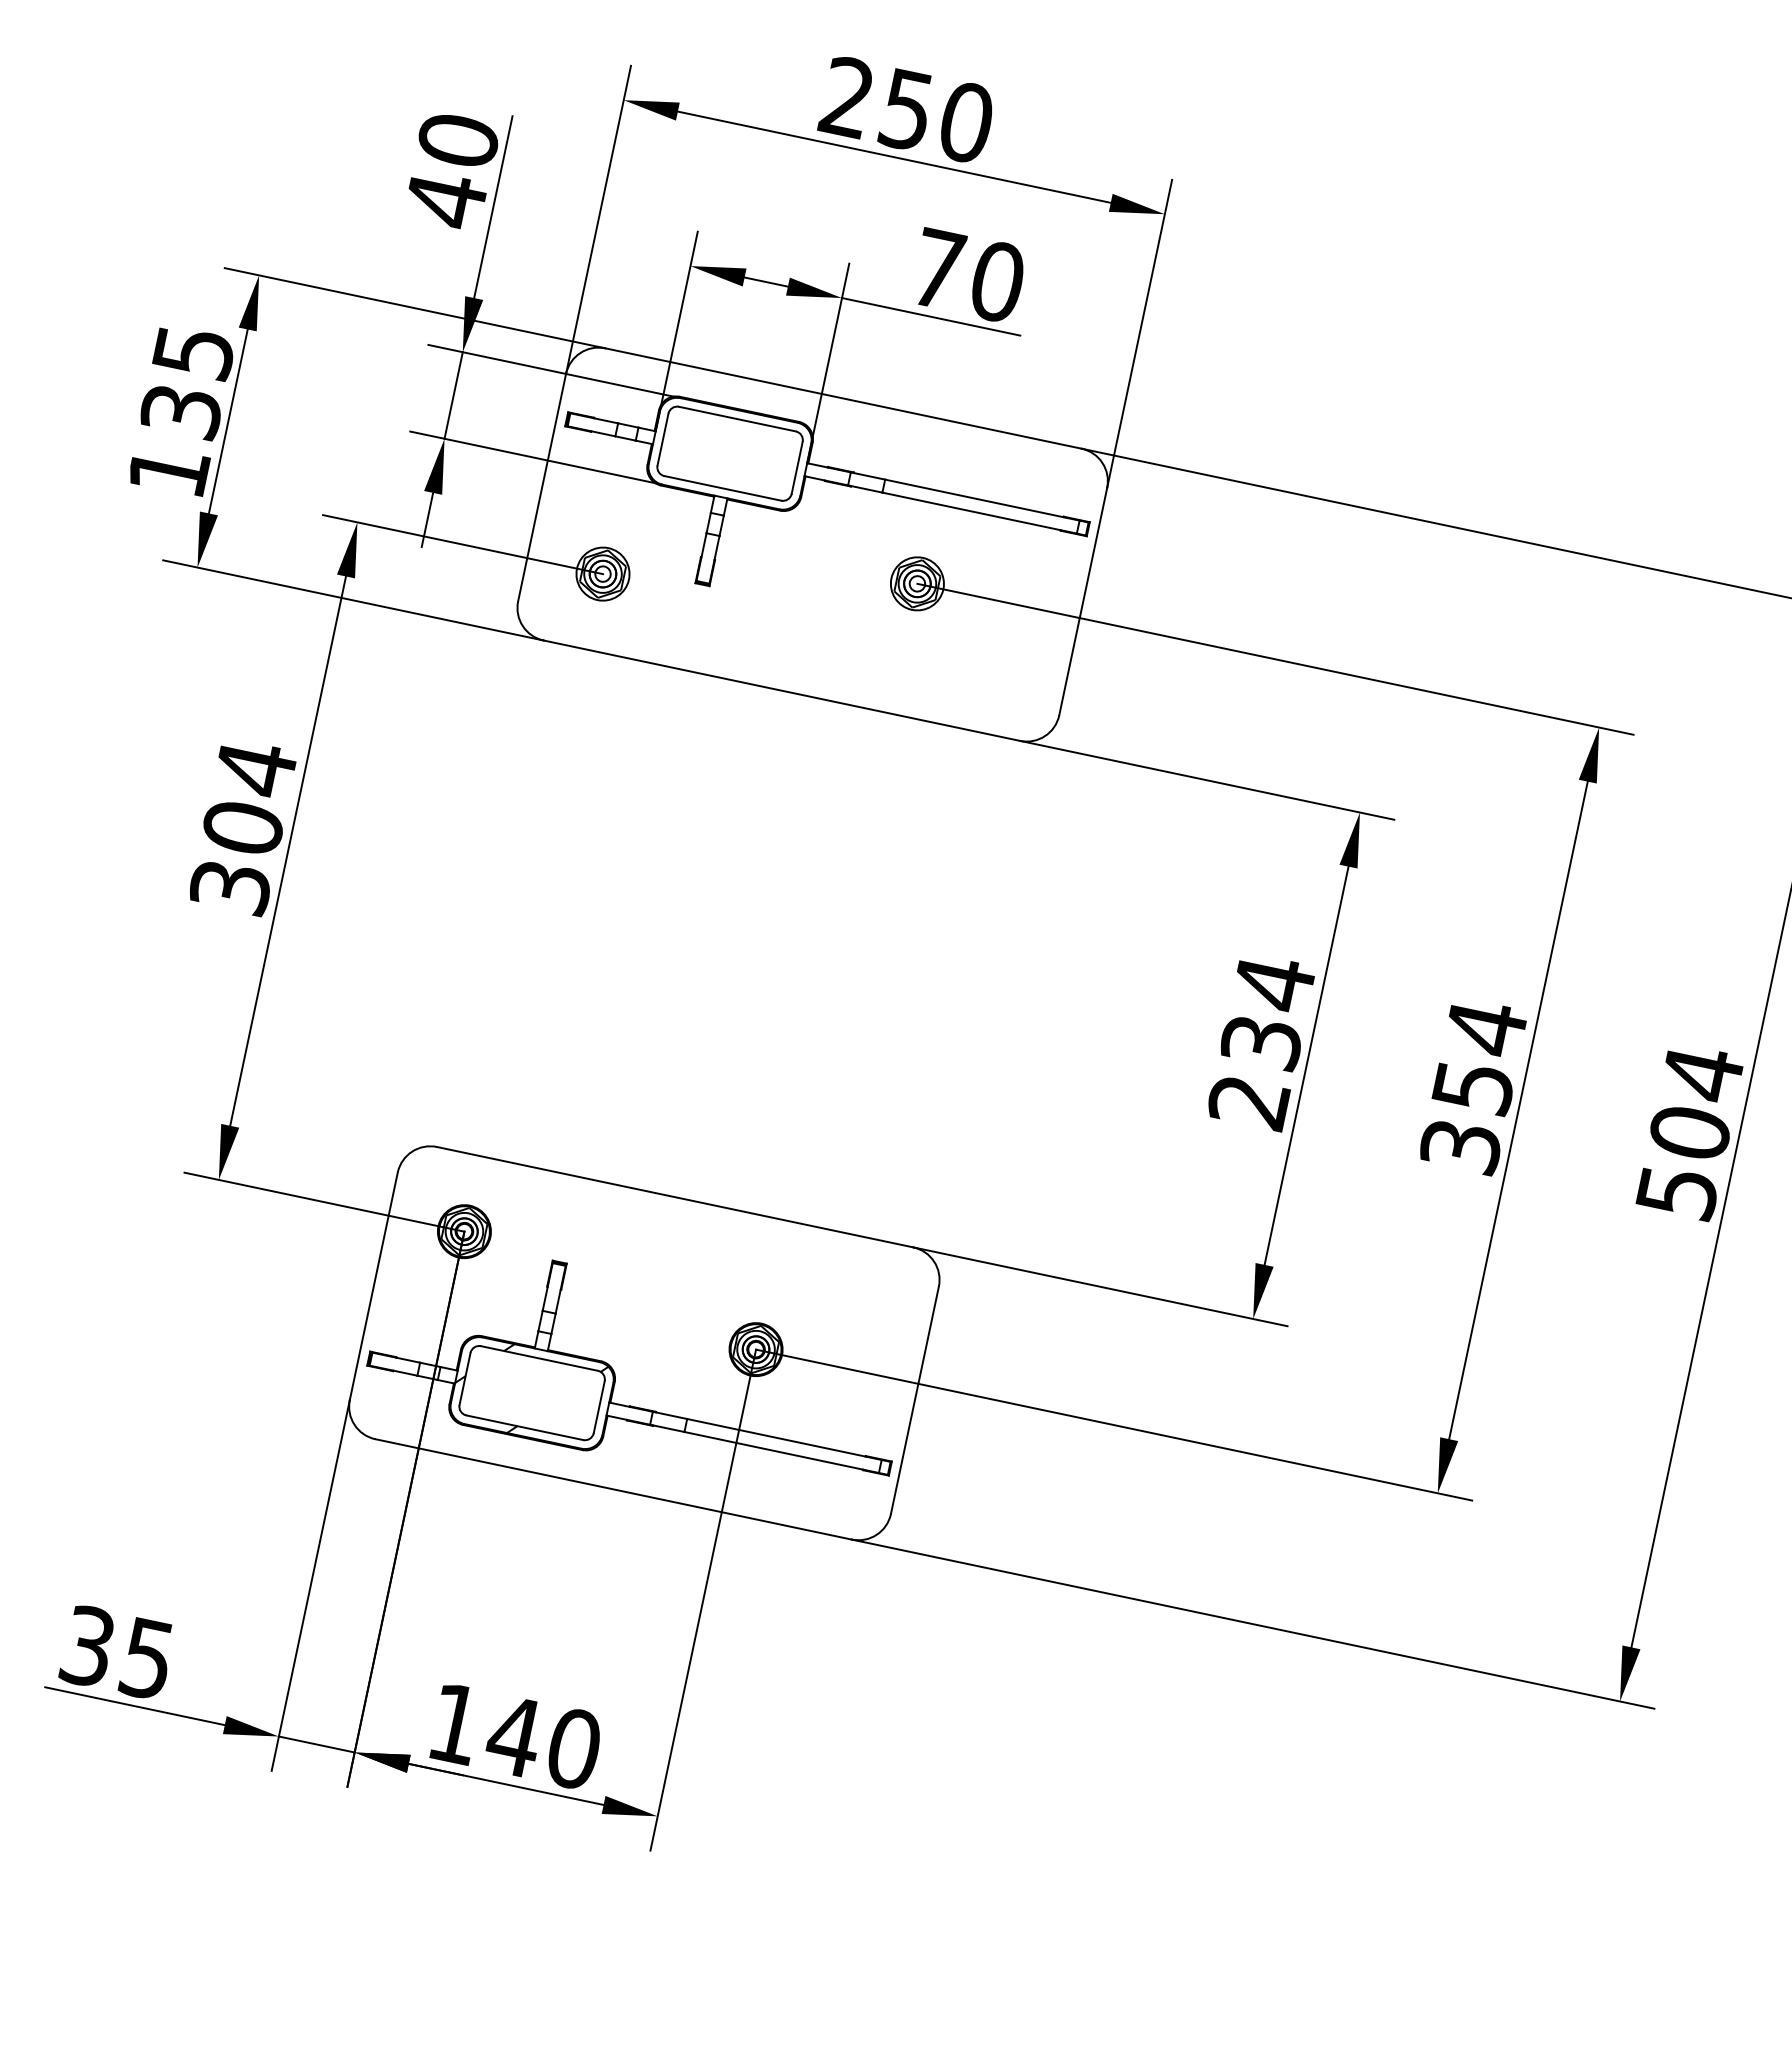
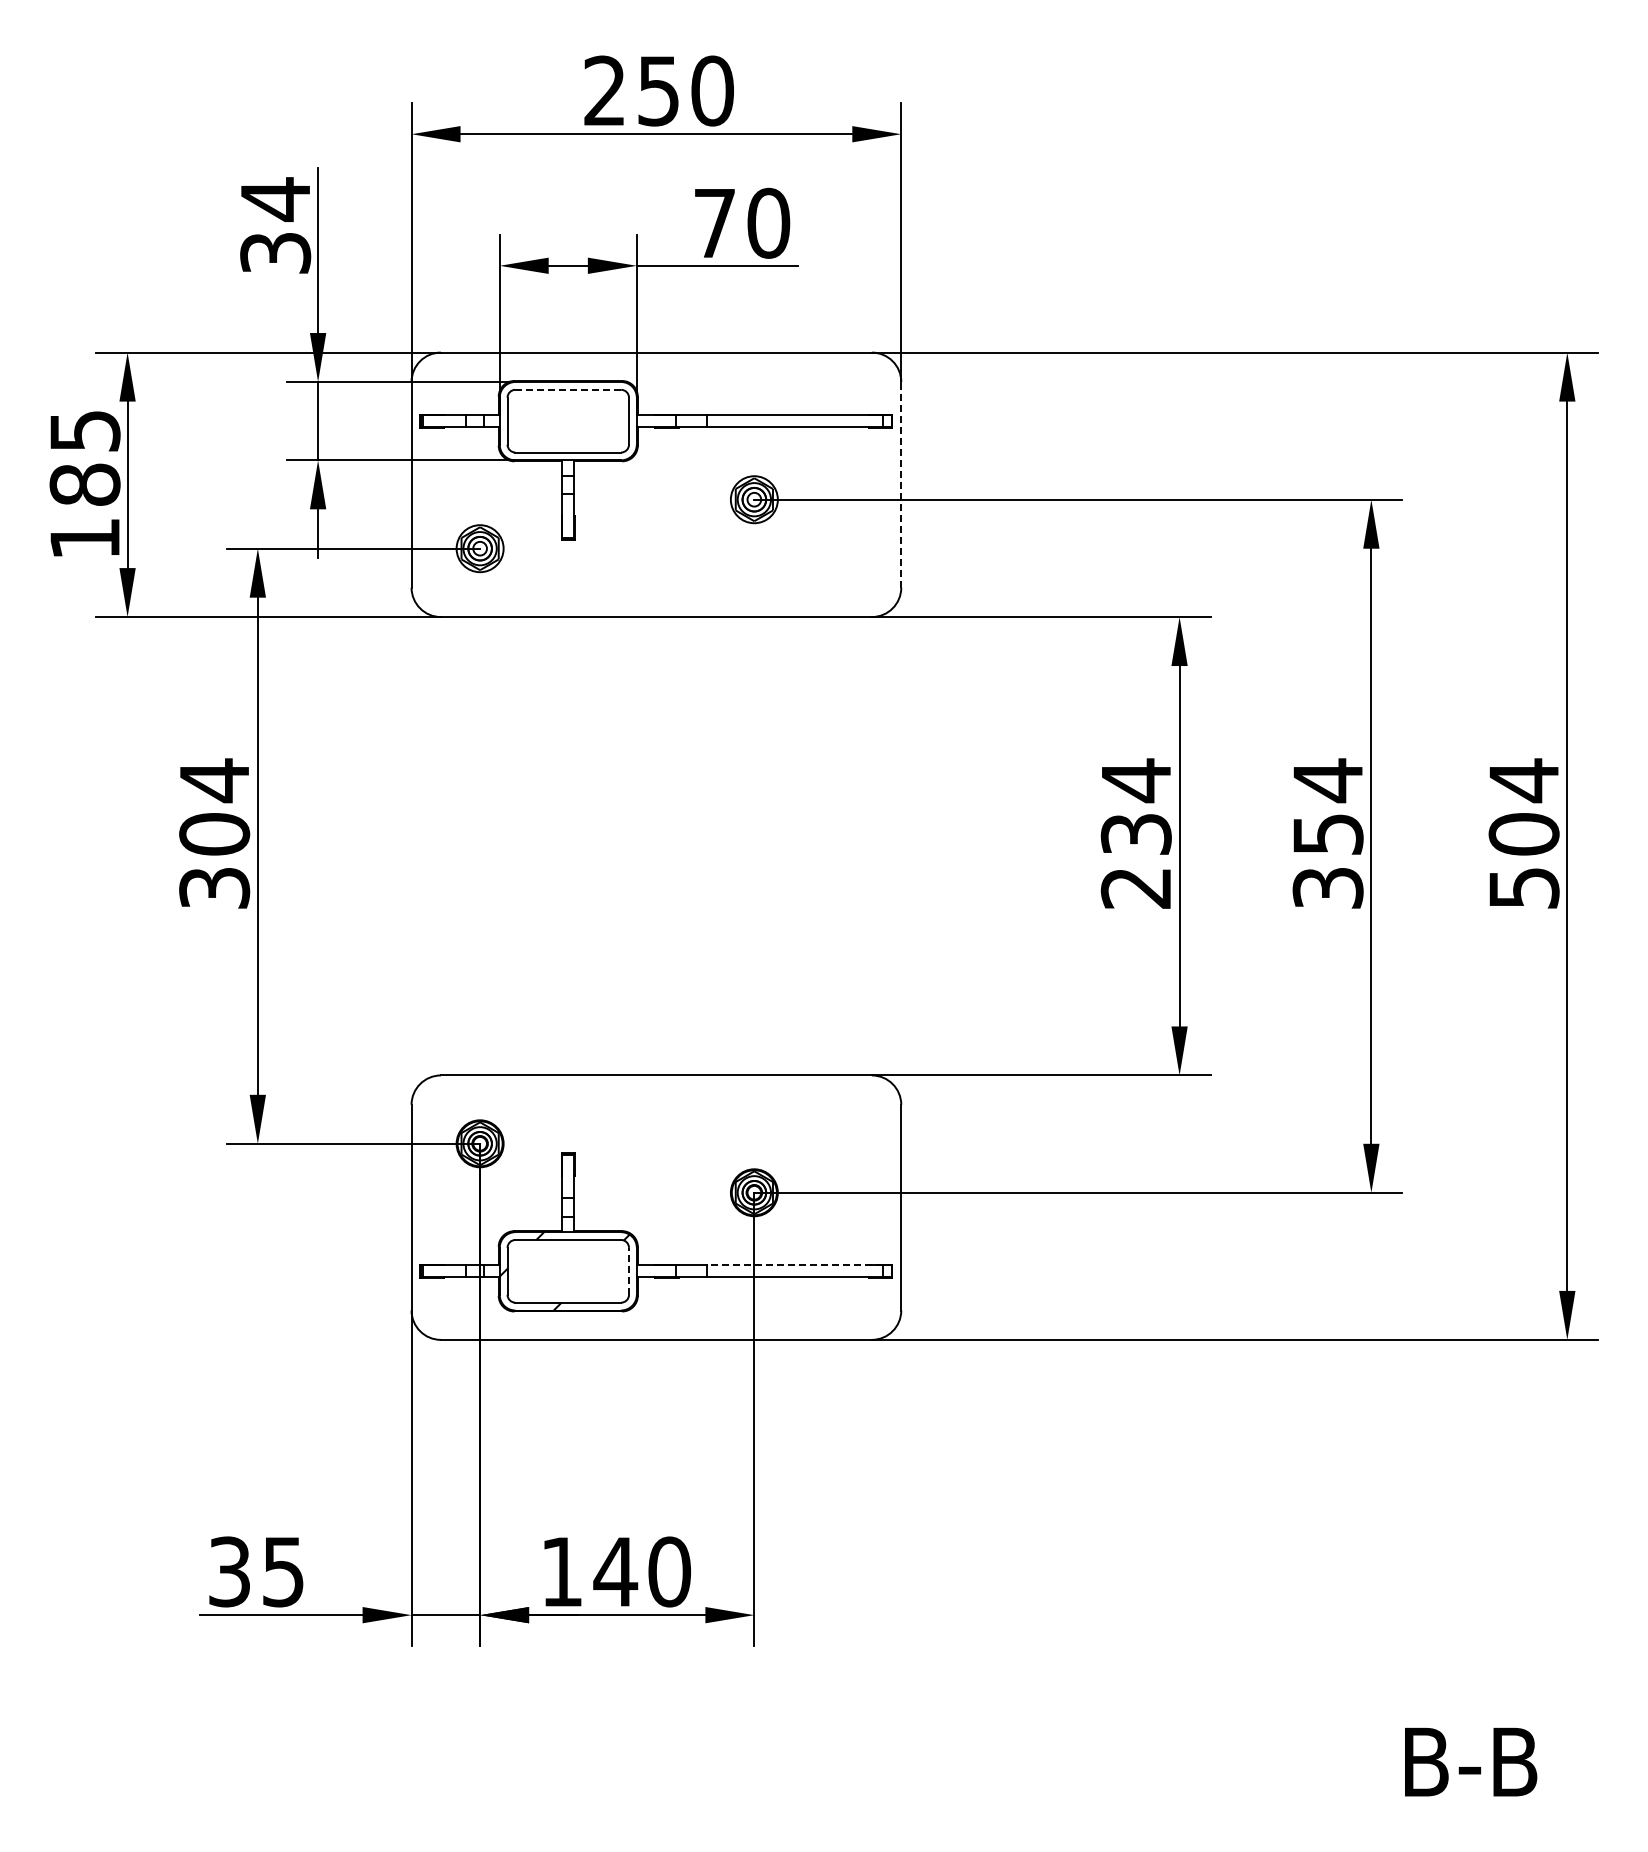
text: (451, 170) -> (275, 226), 40 -> 34
text: (180, 411) -> (84, 484), 135 -> 185
line: (737, 418) -> (568, 389), solid -> dashed
line: (1083, 601) -> (901, 484), solid -> dashed
line: (599, 1407) -> (629, 1271), solid -> dashed
line: (784, 1439) -> (795, 1265), solid -> dashed

